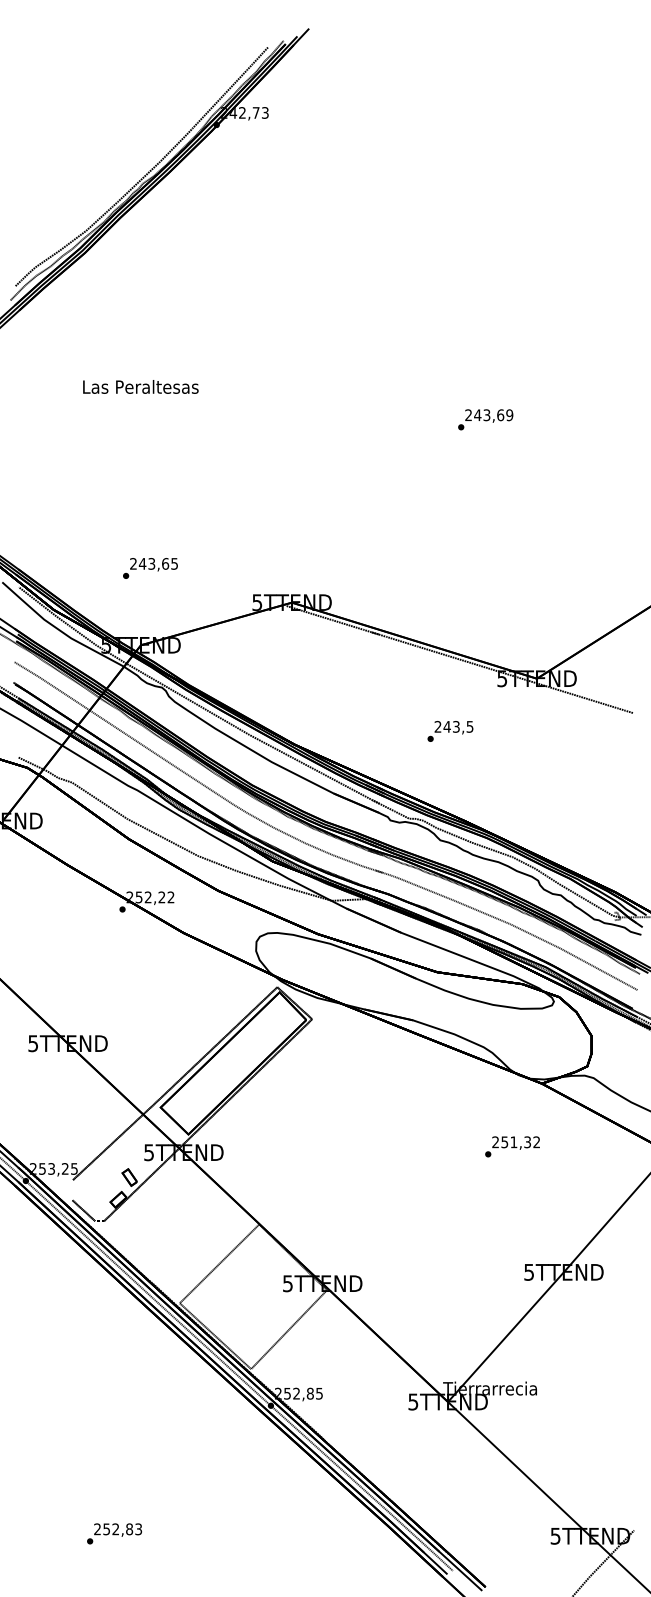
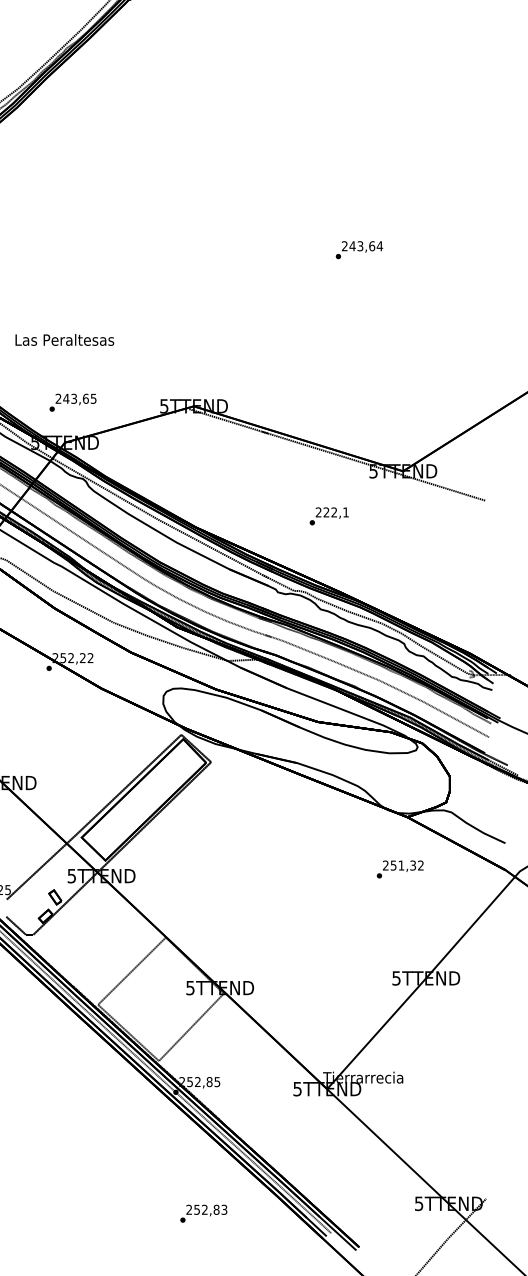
text: (140, 386) -> (64, 339), moved
text: (509, 415) -> (379, 246), 243,69 -> 243,64
text: (150, 568) -> (73, 402), moved
text: (458, 726) -> (336, 512), 243,5 -> 222,1
text: (512, 1146) -> (400, 869), moved
text: (114, 1533) -> (203, 1213), moved

